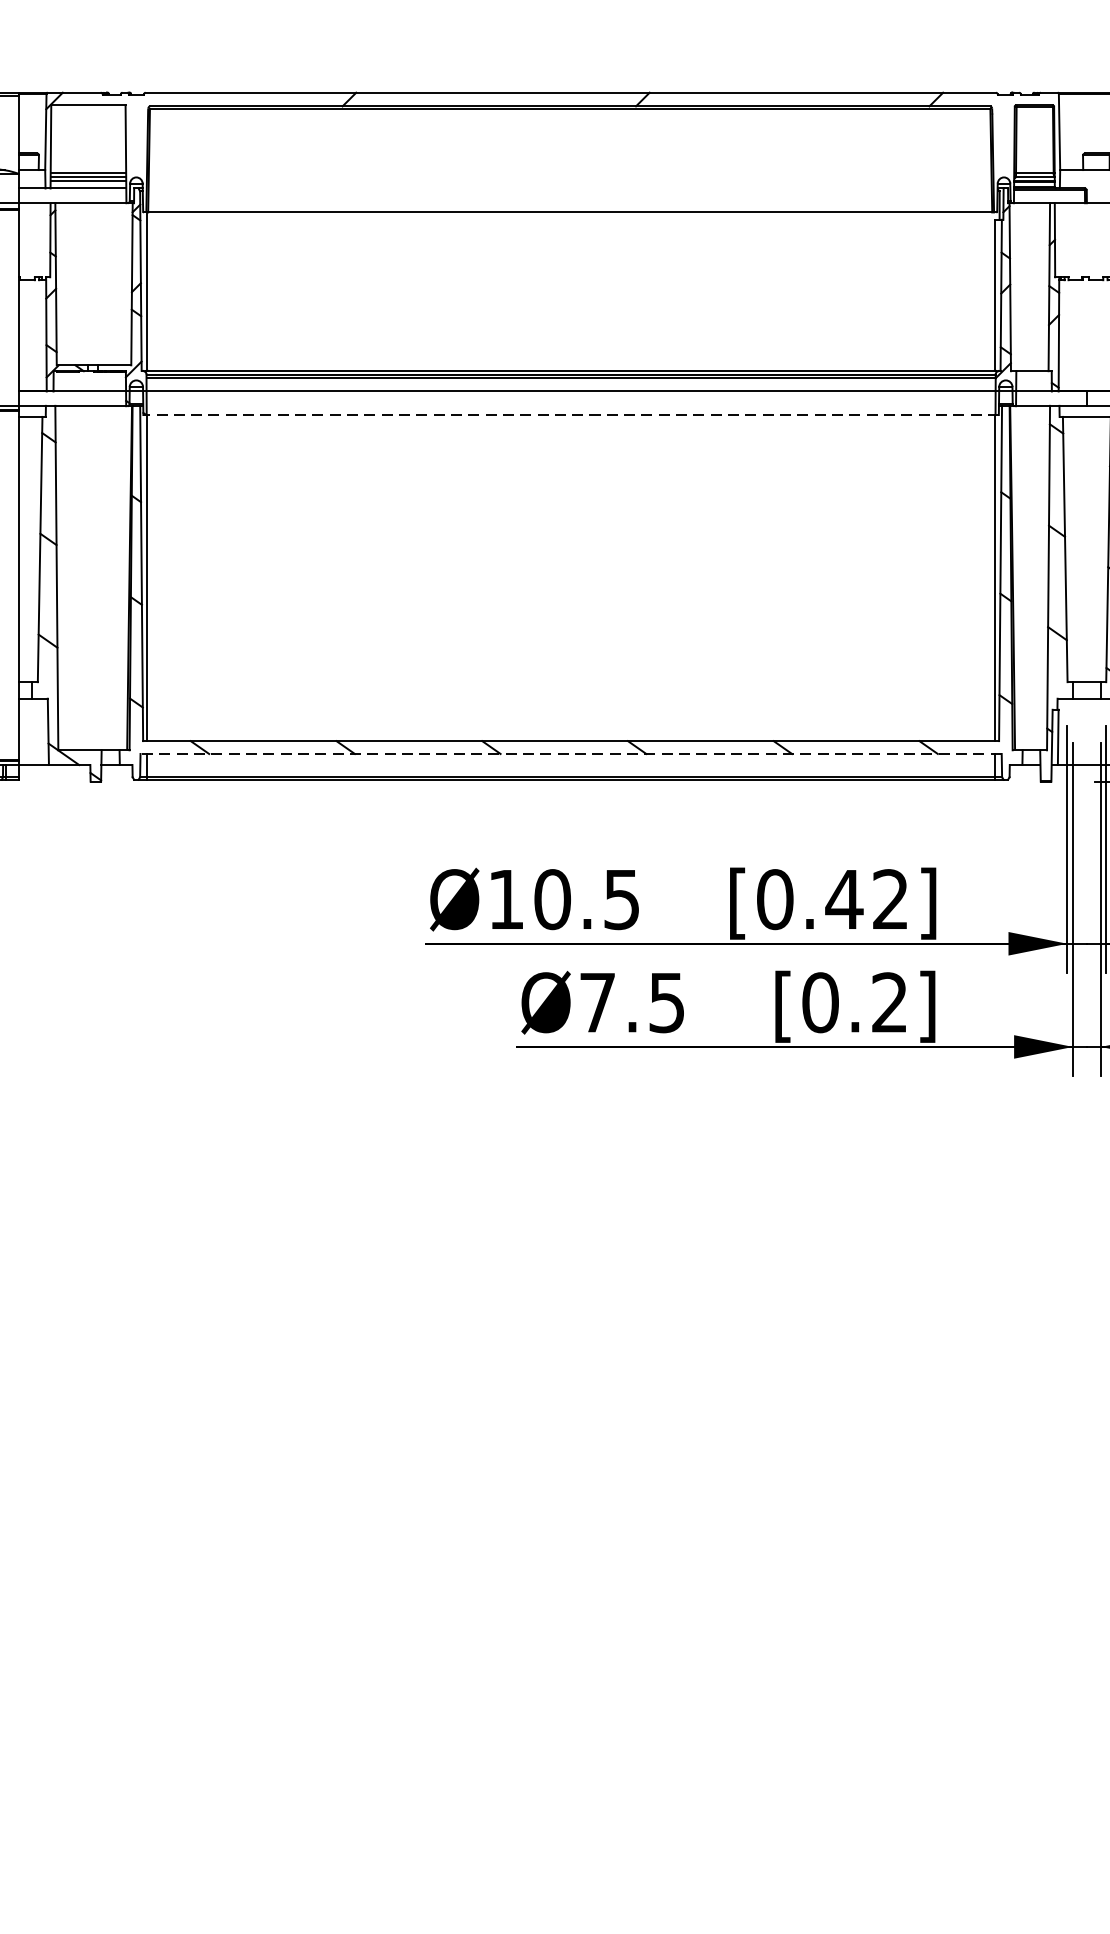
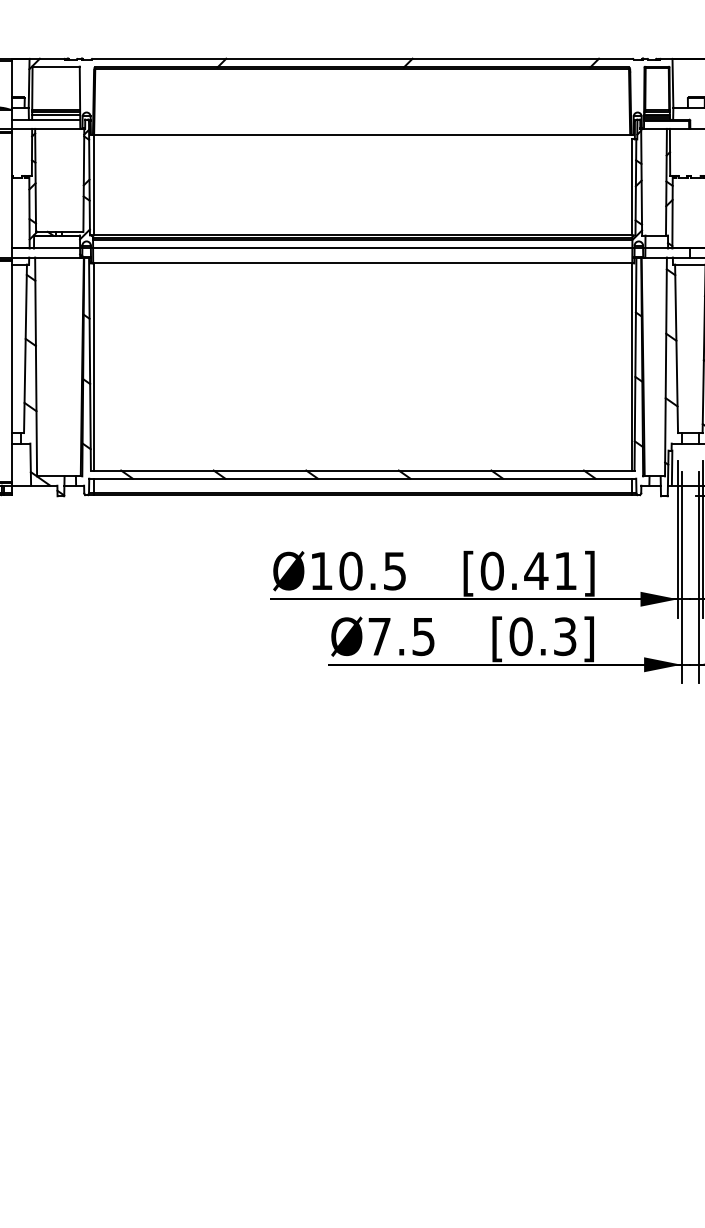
line: (570, 415) -> (362, 263), dashed -> solid
line: (570, 753) -> (362, 478), dashed -> solid
text: (890, 898) -> (565, 570), [0.42] -> [0.41]
text: (890, 1002) -> (565, 636), [0.2] -> [0.3]

